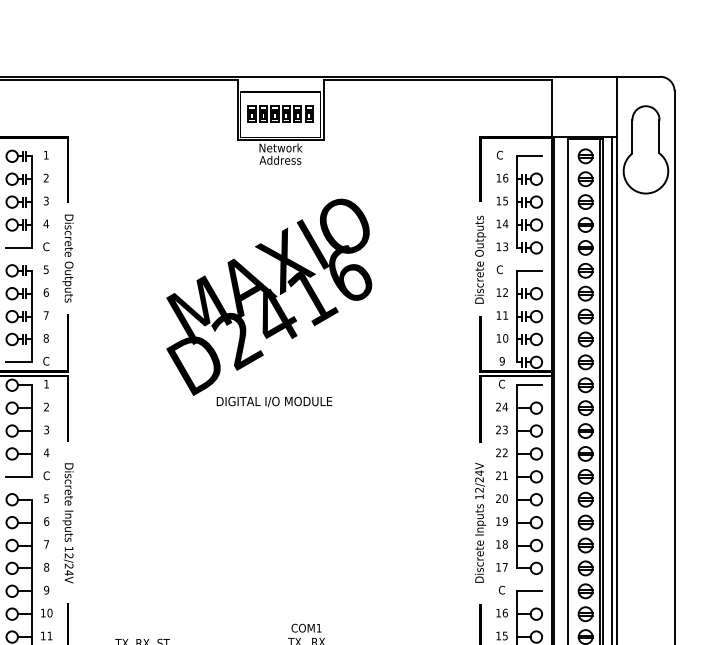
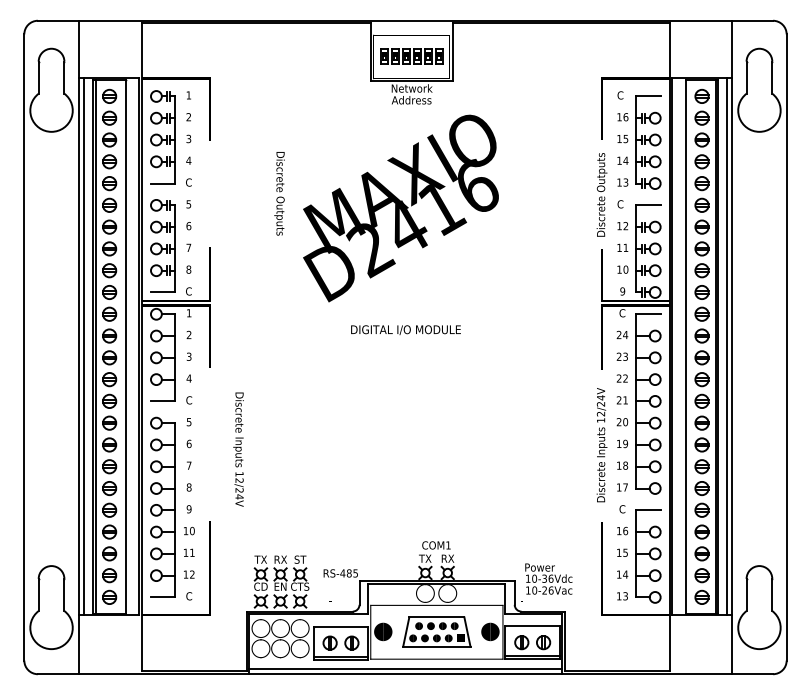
text: (67, 258) -> (279, 193), moved
text: (268, 297) -> (400, 208), moved
text: (67, 523) -> (238, 449), moved

